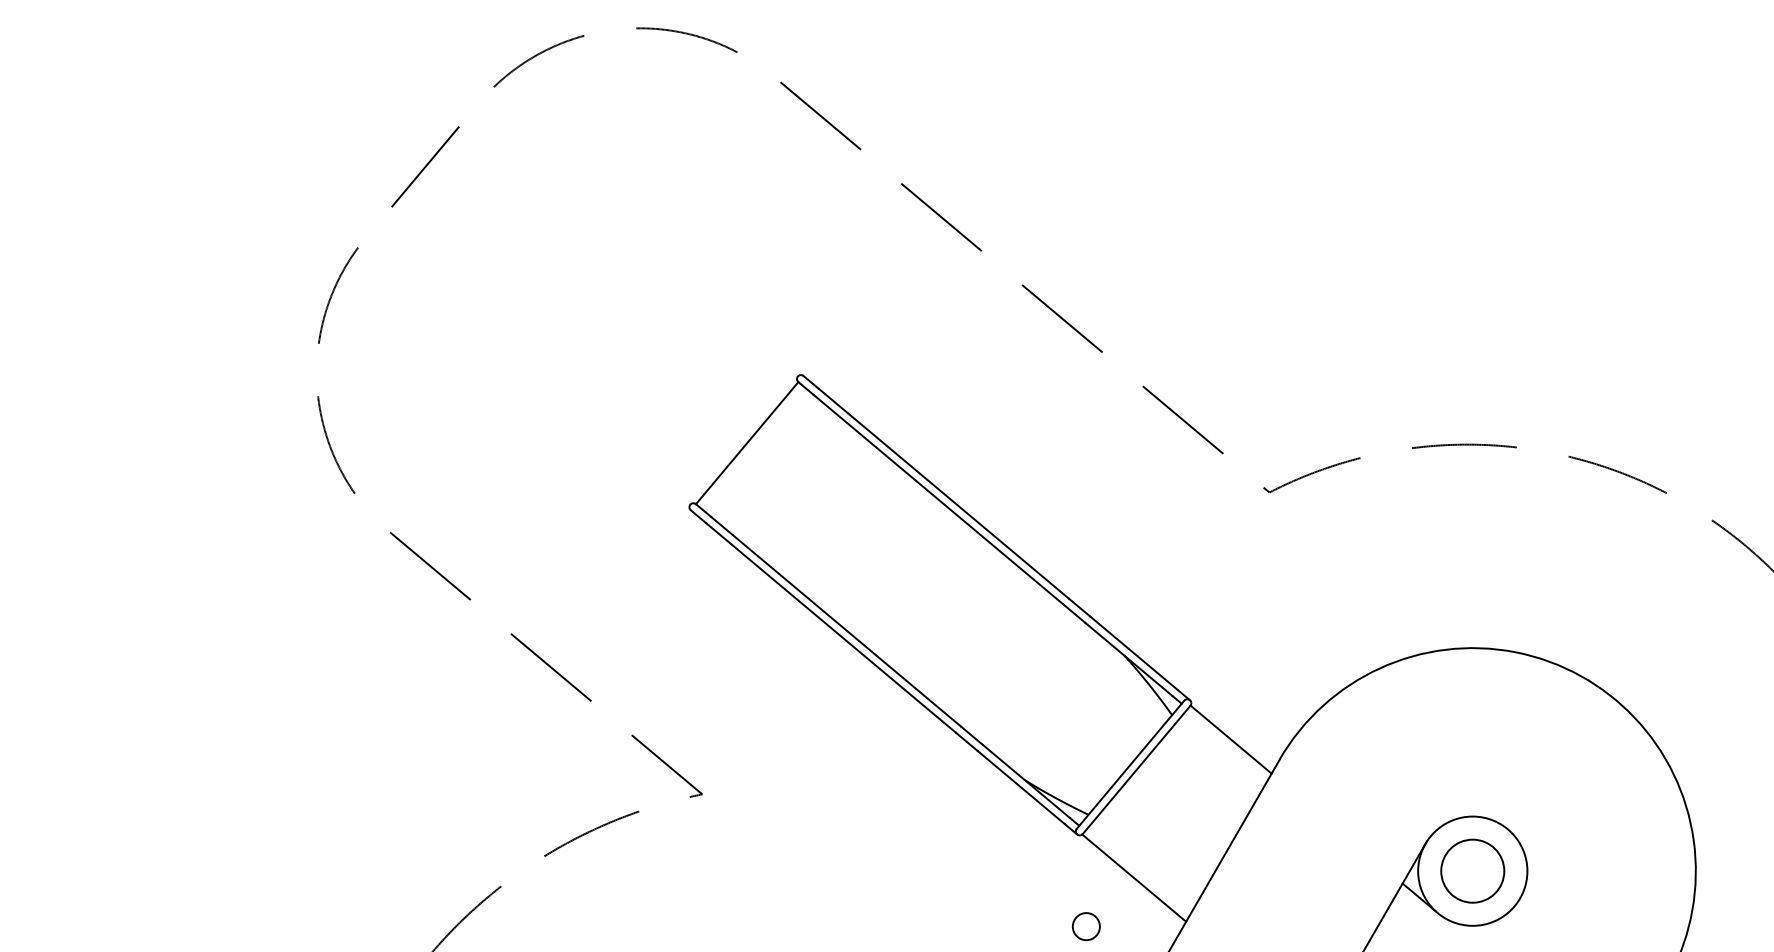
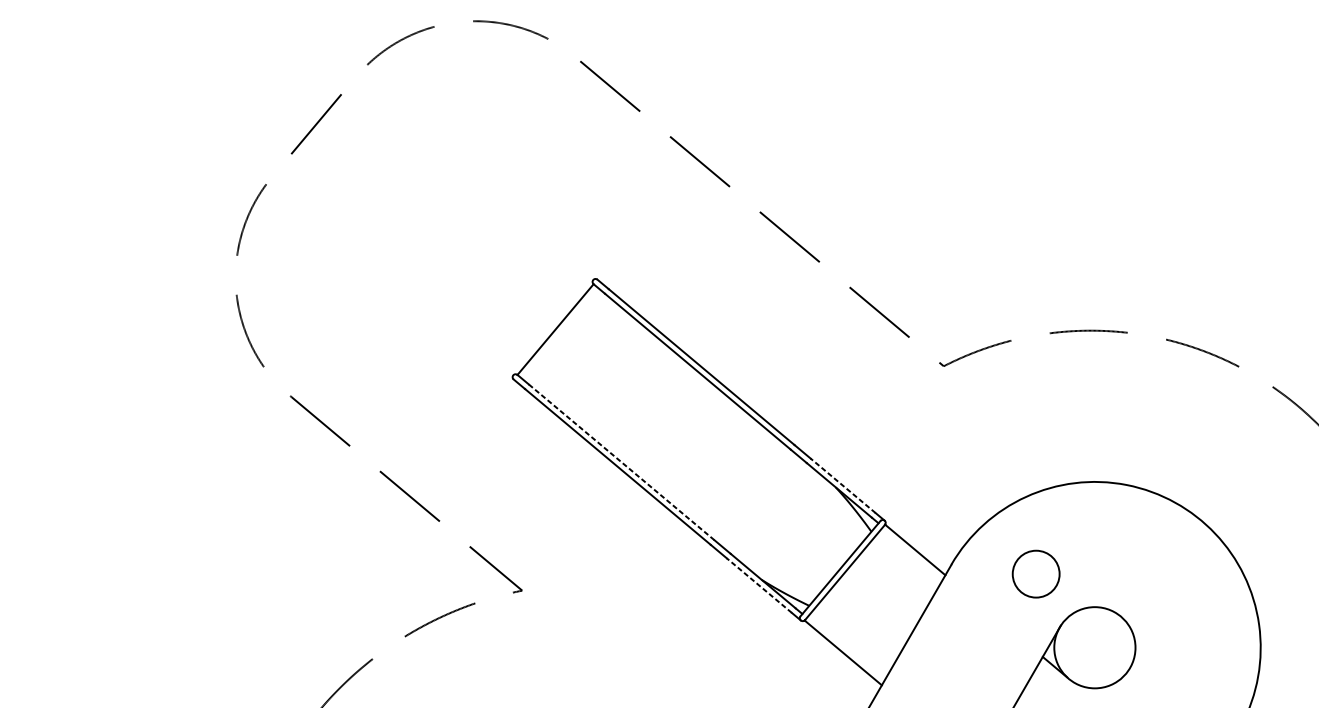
line: (836, 622) -> (621, 462), solid -> dashed
line: (1133, 653) -> (842, 485), solid -> dashed
line: (1021, 787) -> (759, 585), solid -> dashed
circle: (1472, 870) -> (1035, 573), moved
circle: (1085, 926) -> (807, 688), removed

